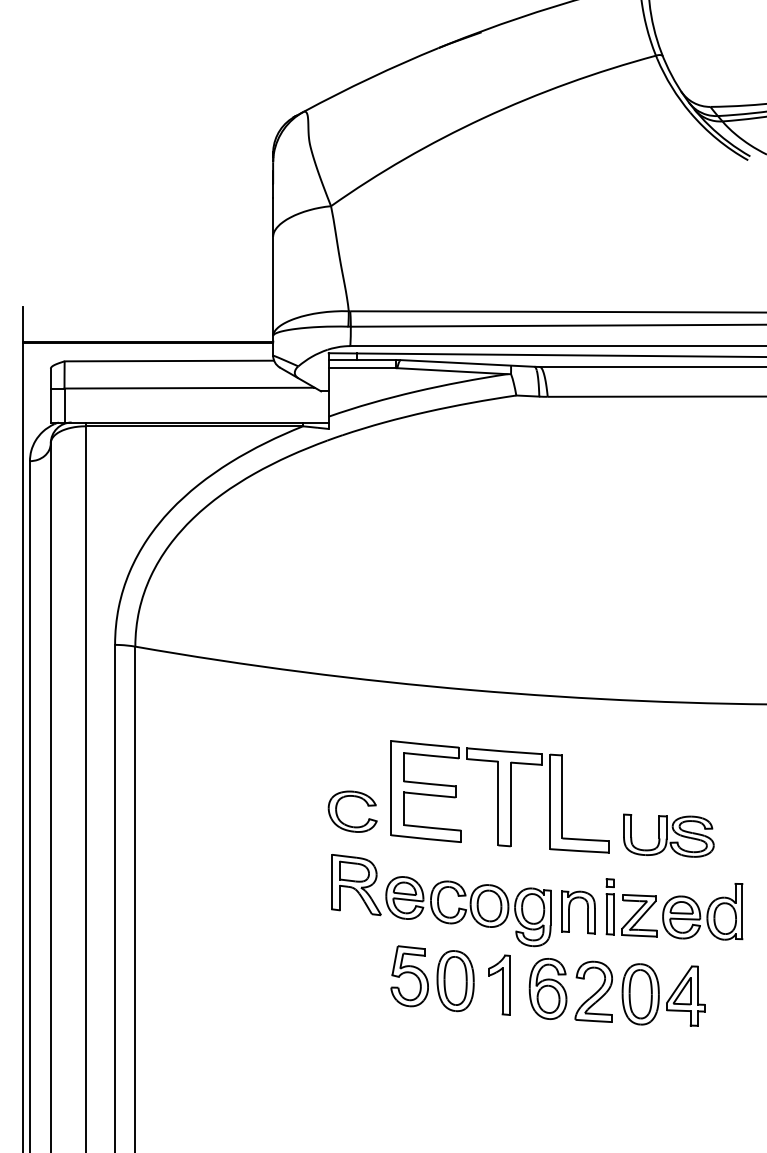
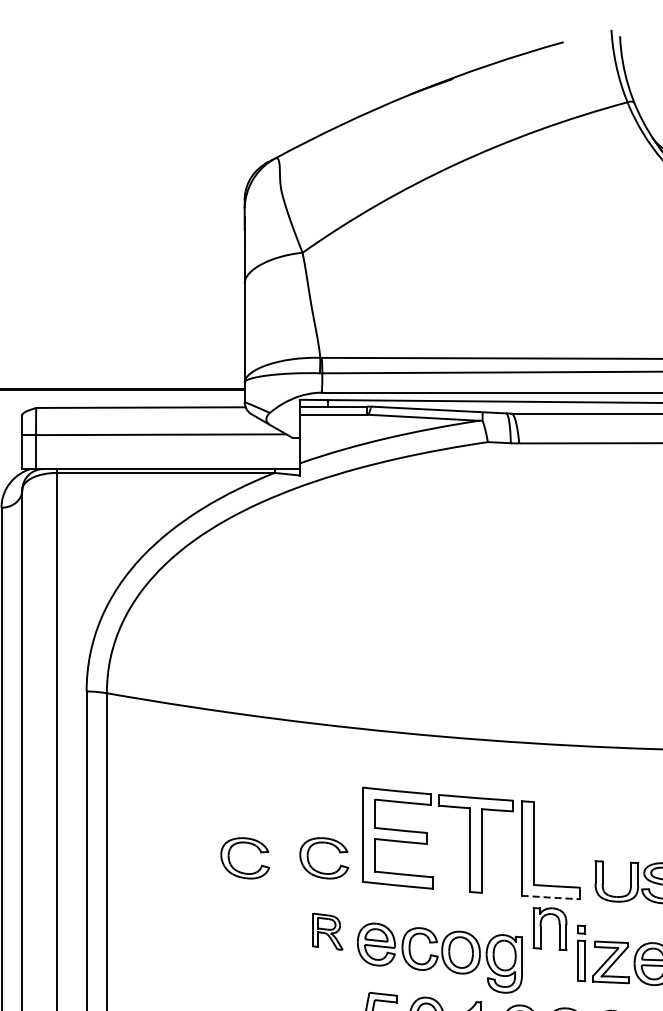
part: (266, 823) -> (238, 870), added
arc: (579, 851) -> (551, 898), solid -> dashed
part: (356, 885) -> (328, 932), size x0.6
part: (569, 912) -> (541, 929), moved

